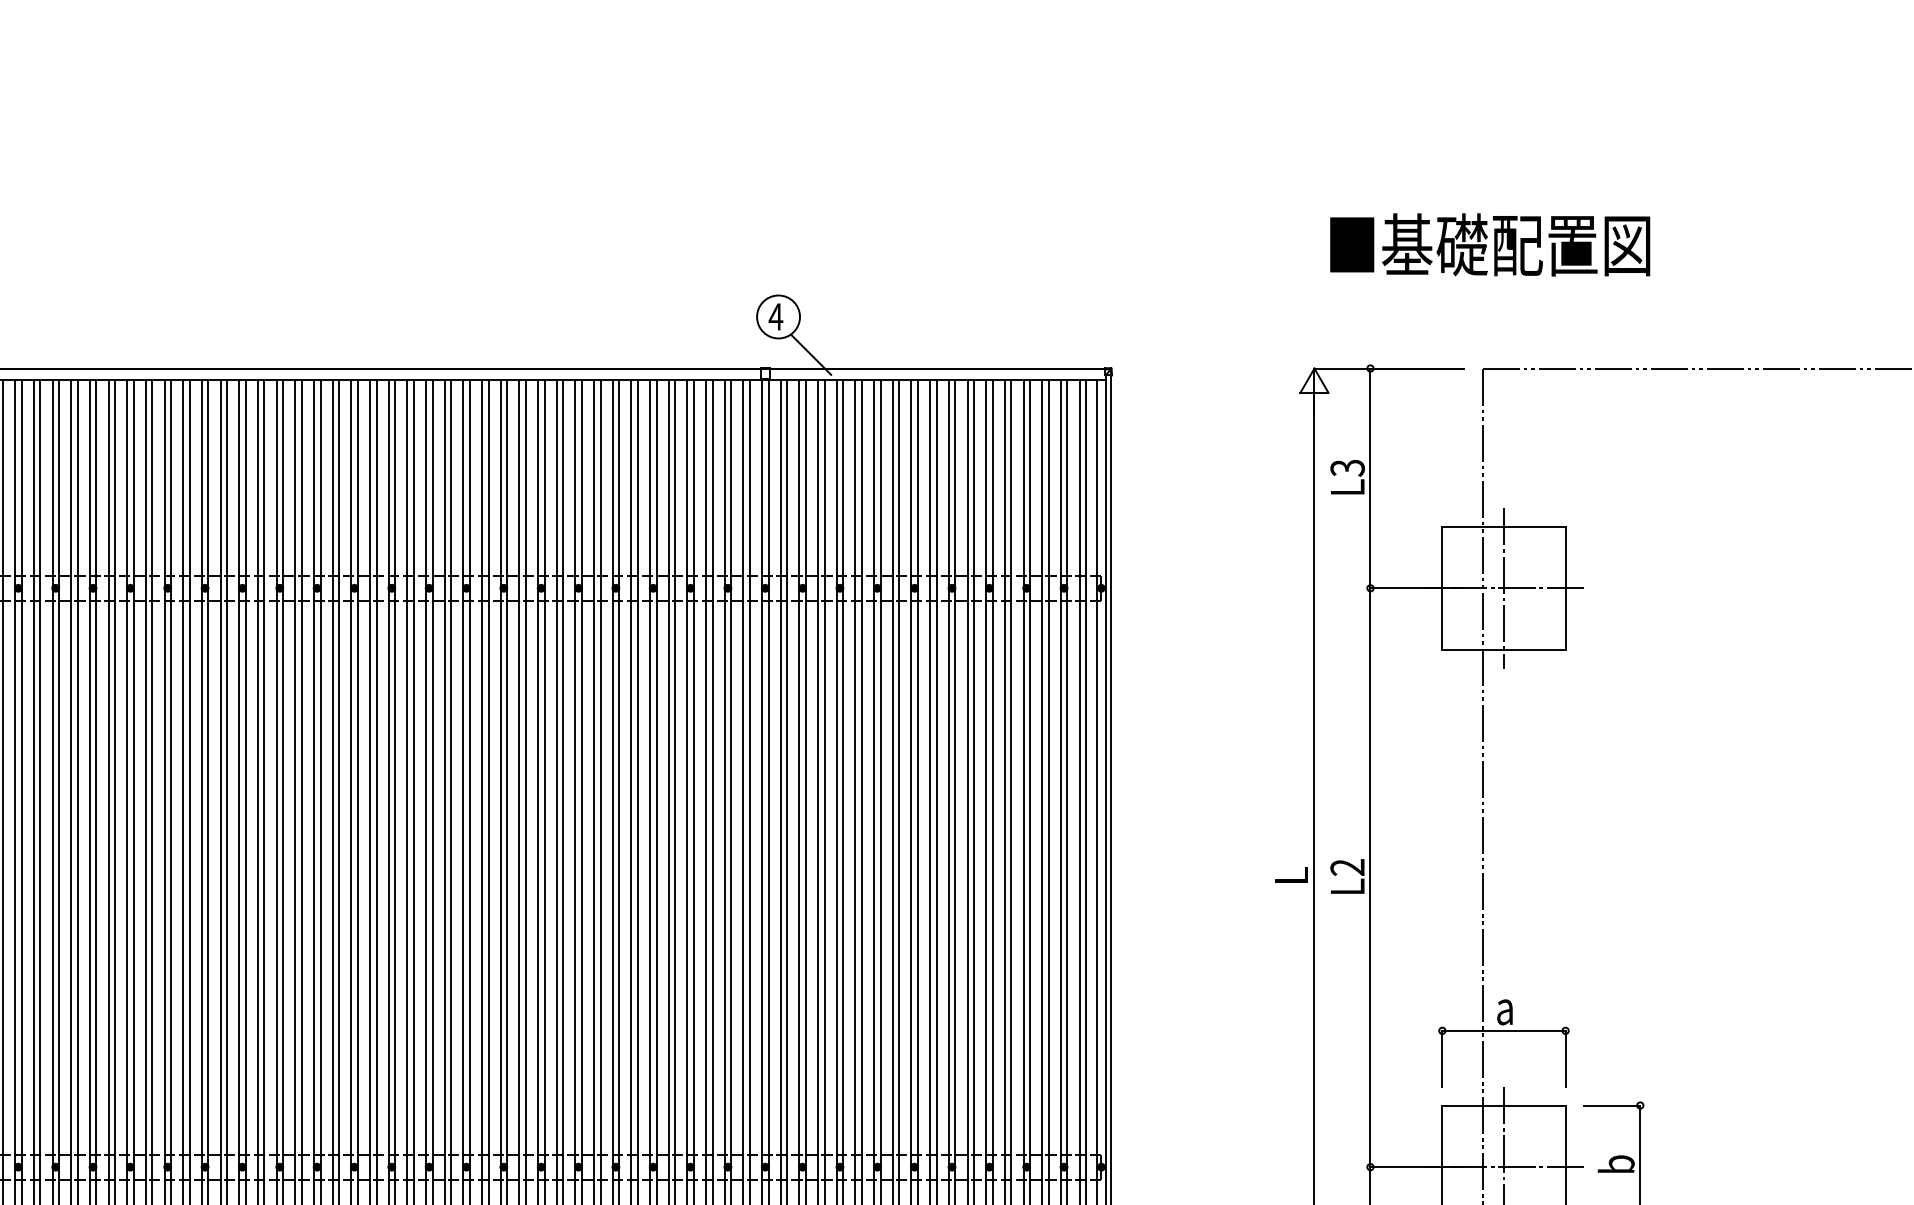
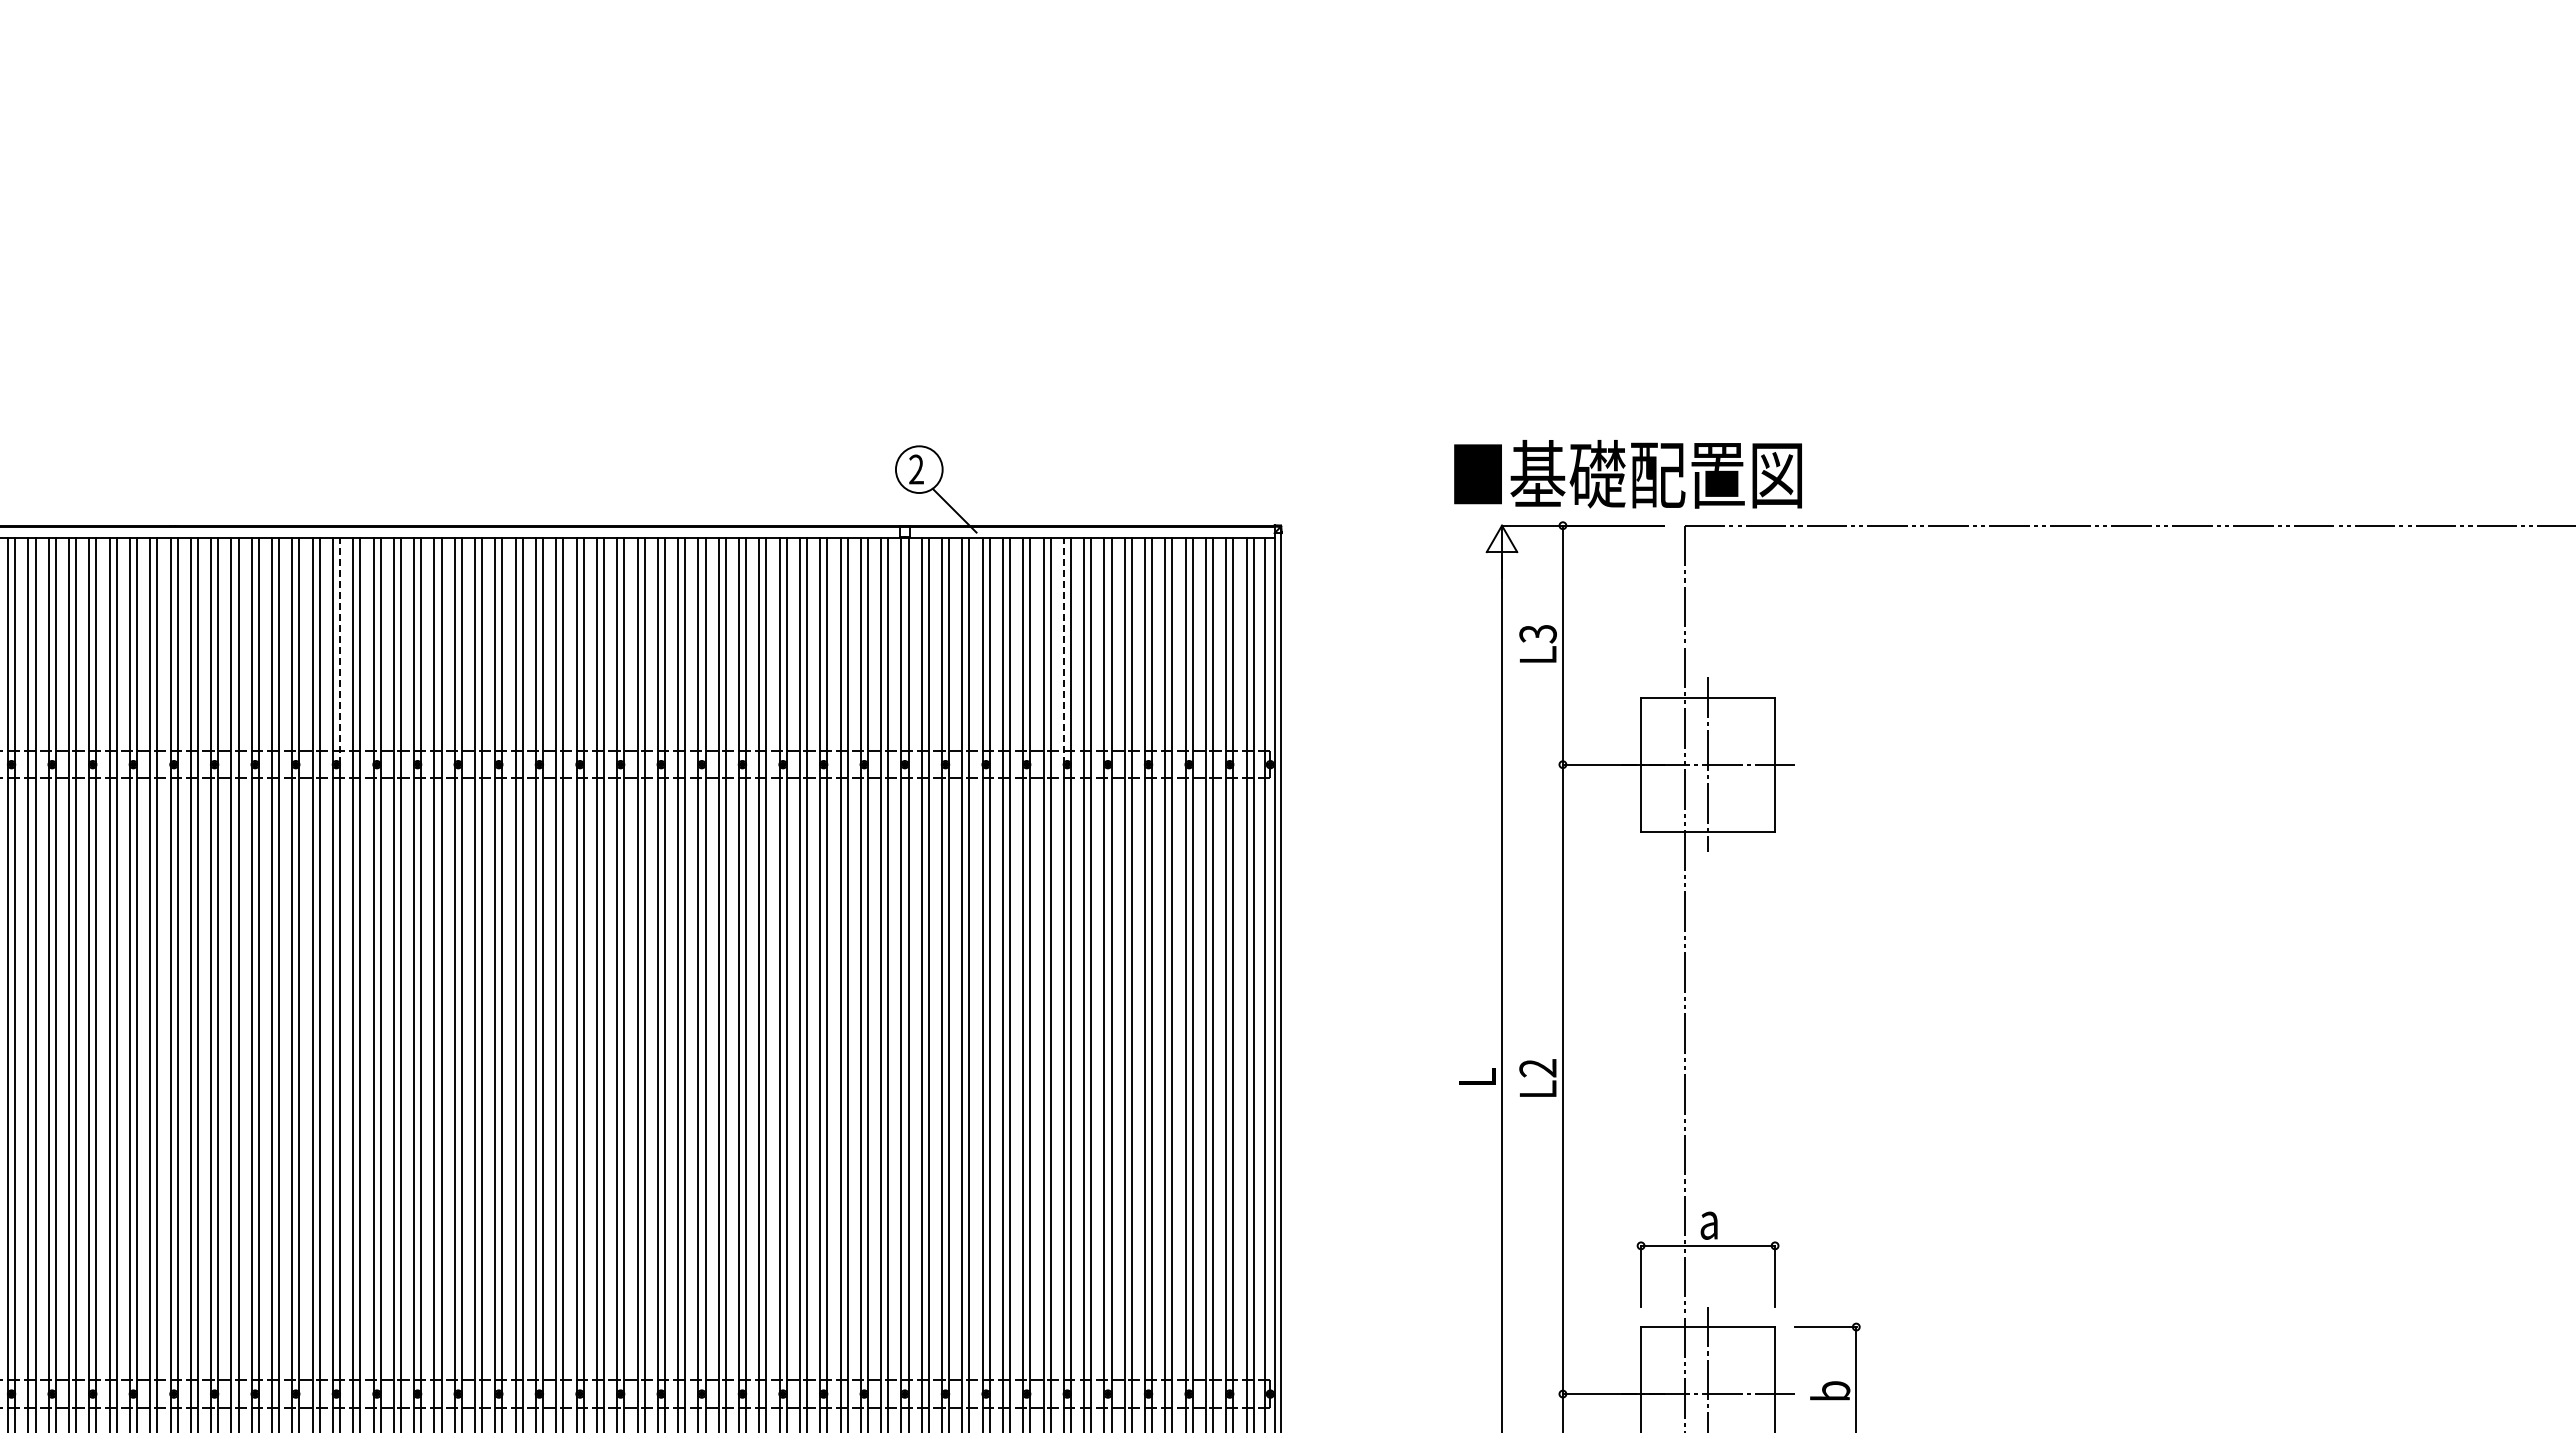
text: (1489, 245) -> (1627, 474), moved
text: (775, 316) -> (916, 469), 4 -> 2
line: (246, 483) -> (340, 650), solid -> dashed
line: (911, 483) -> (1063, 650), solid -> dashed

